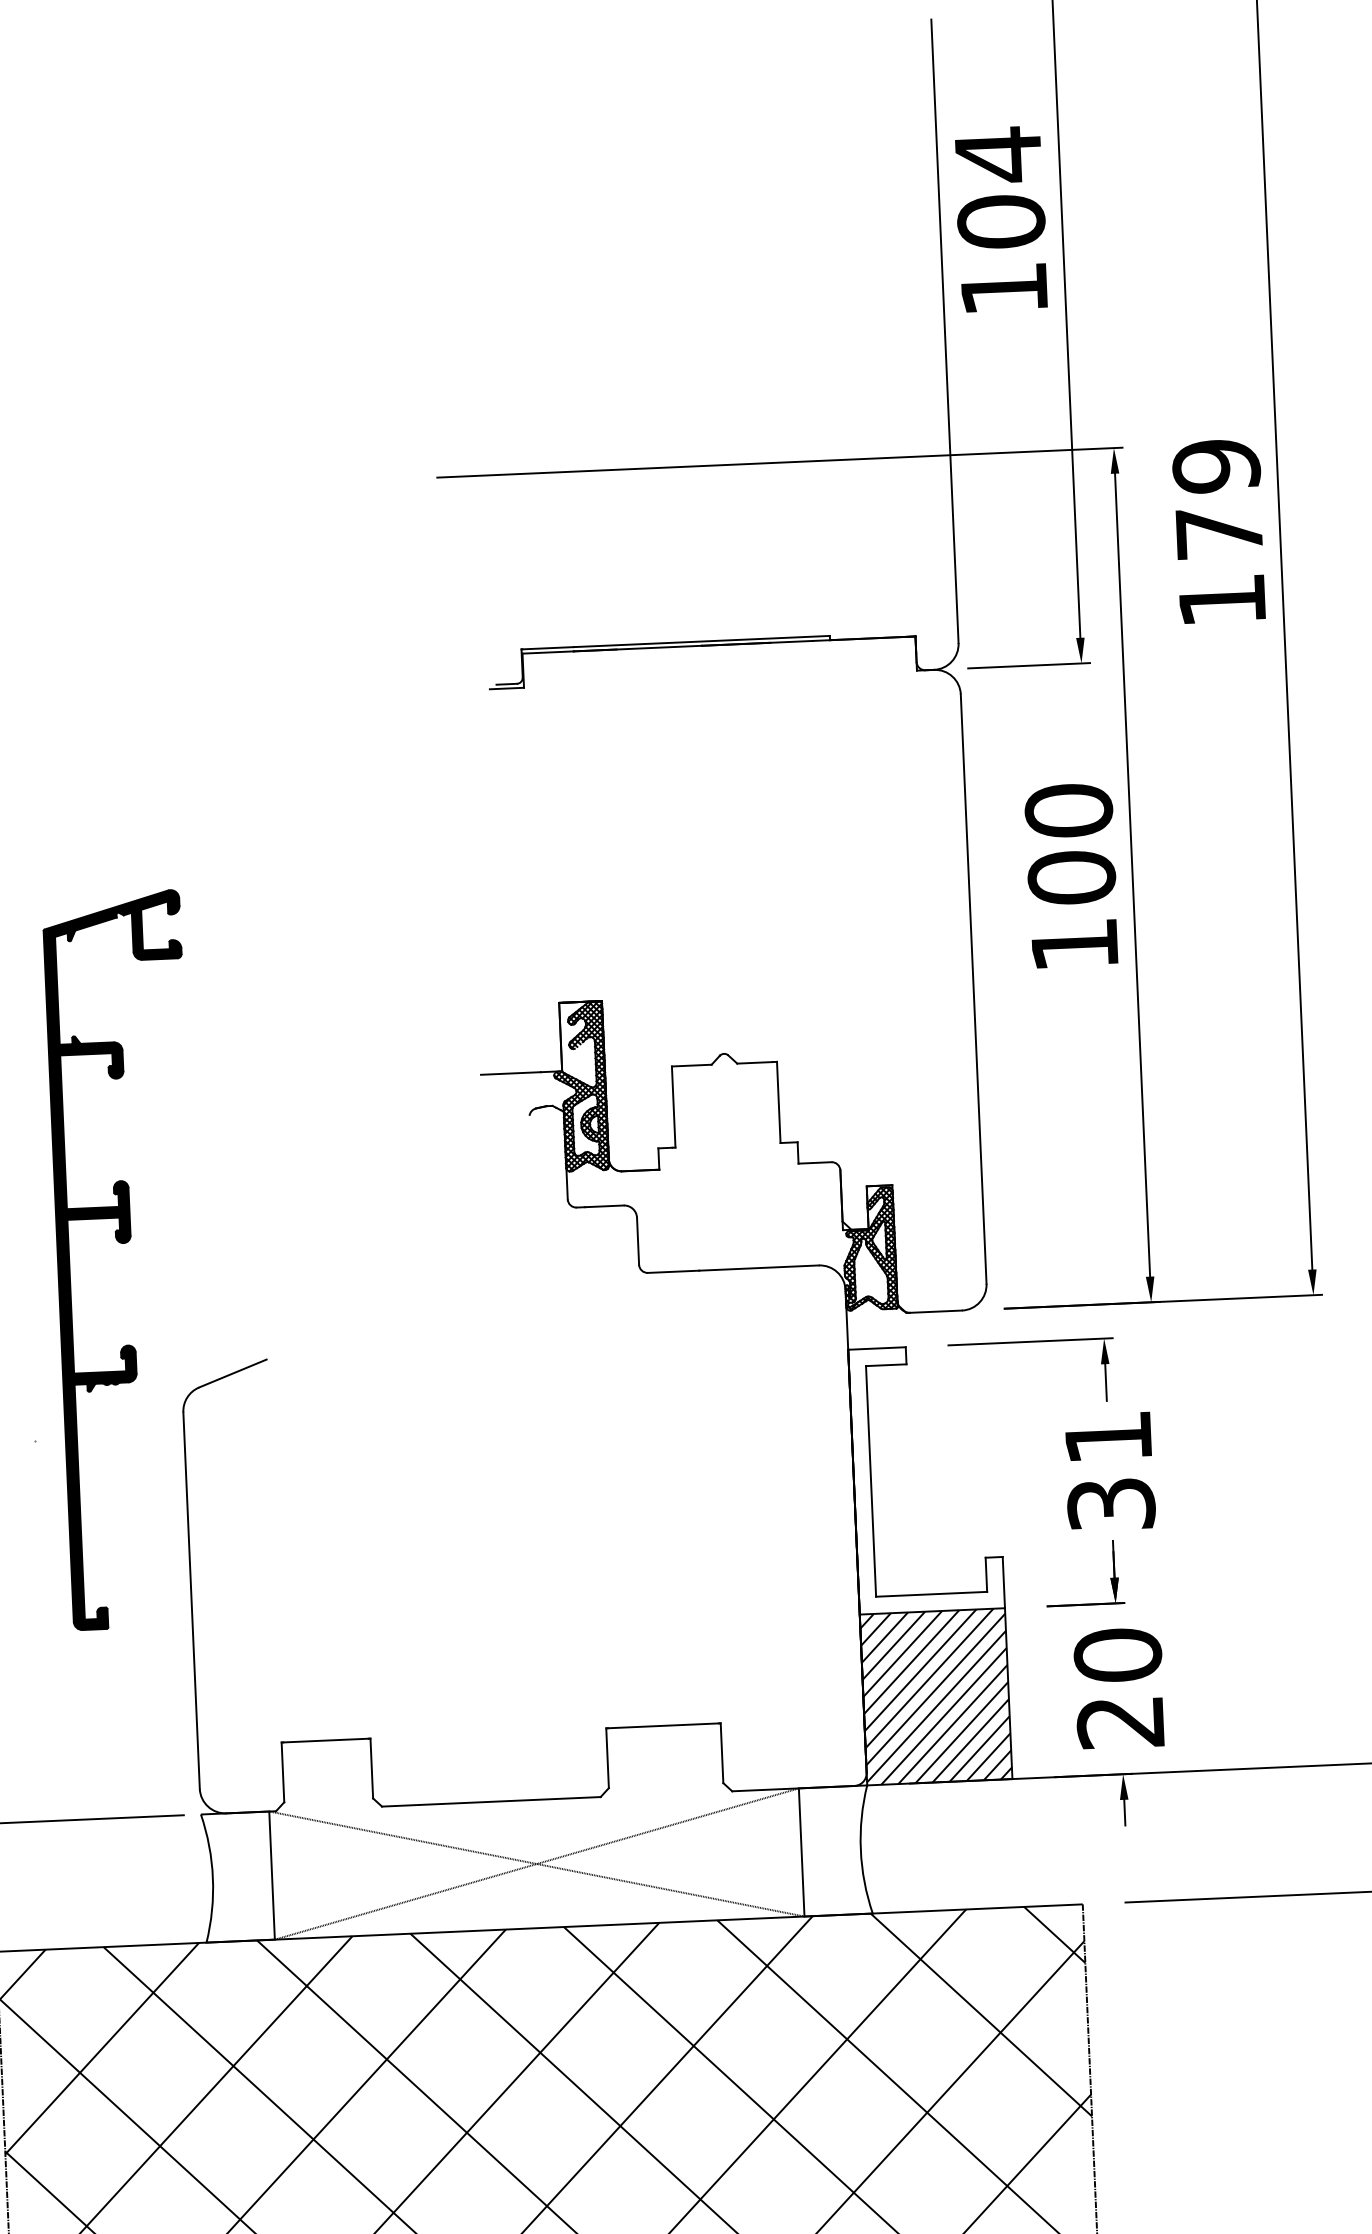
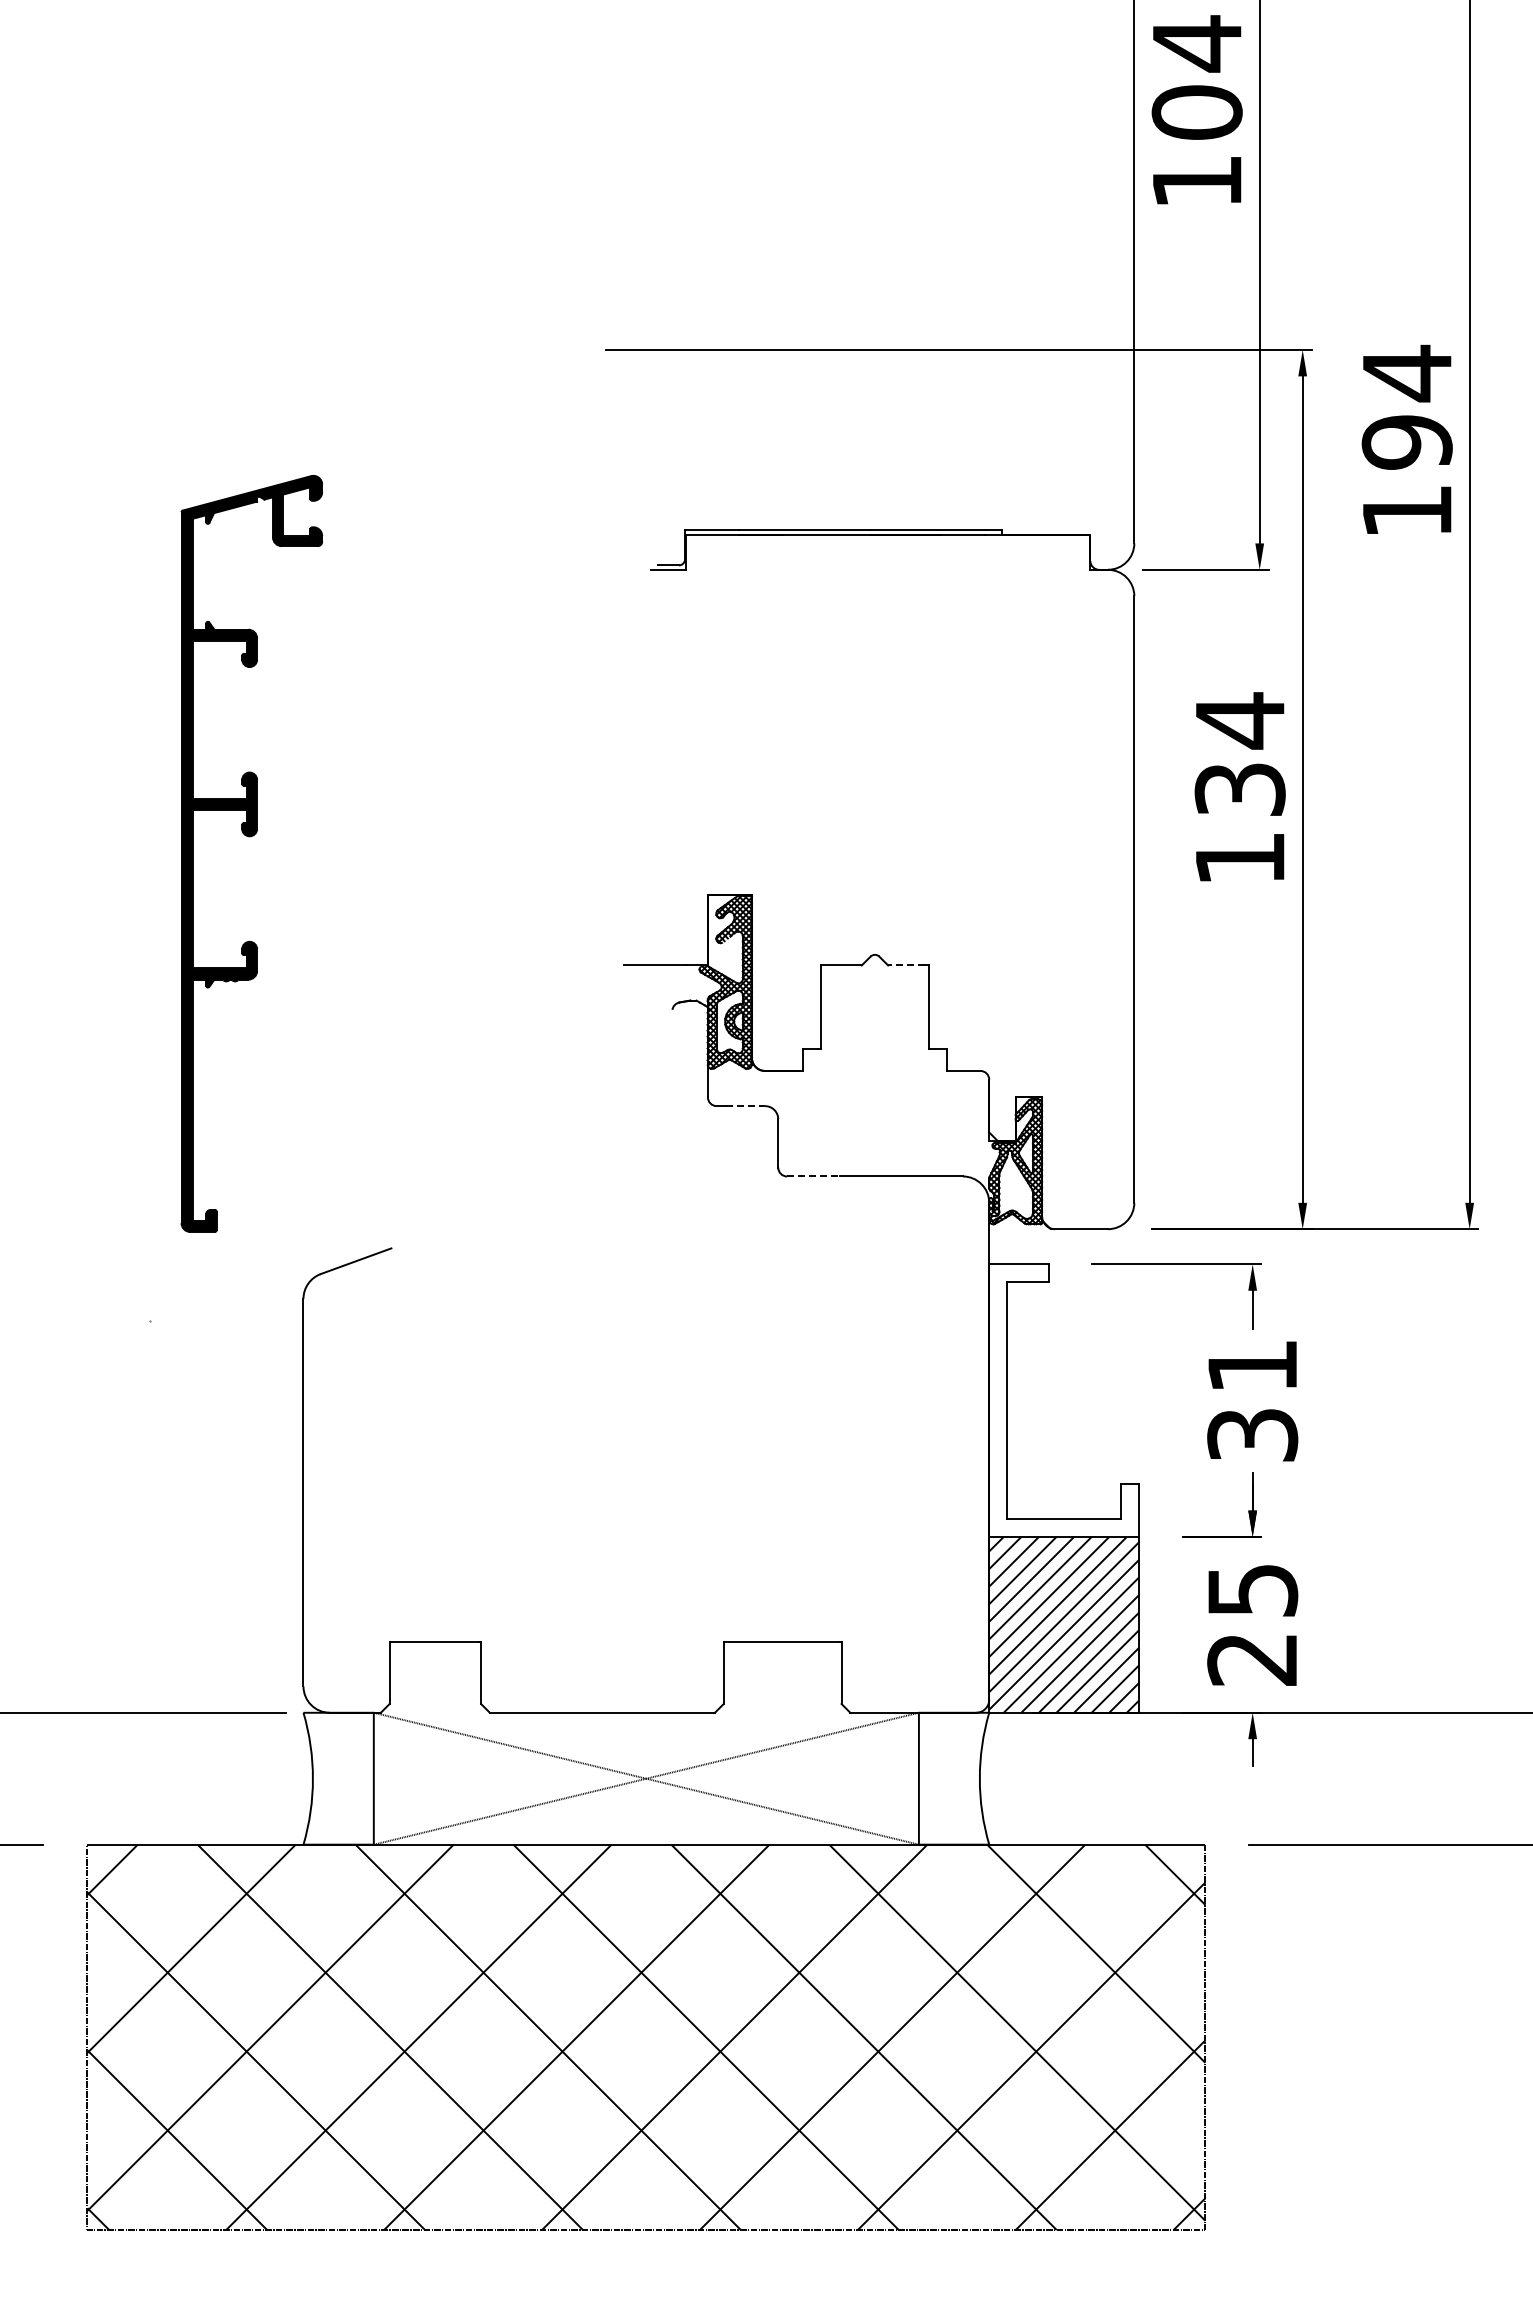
text: (1217, 498) -> (1406, 406), 179 -> 194
text: (1069, 843) -> (1239, 754), 100 -> 134
line: (754, 1062) -> (905, 965), solid -> dashed
line: (604, 1206) -> (745, 1106), solid -> dashed
part: (124, 1244) -> (250, 837), moved
line: (673, 1271) -> (813, 1176), solid -> dashed
text: (1117, 1655) -> (1252, 1590), 20 -> 25

